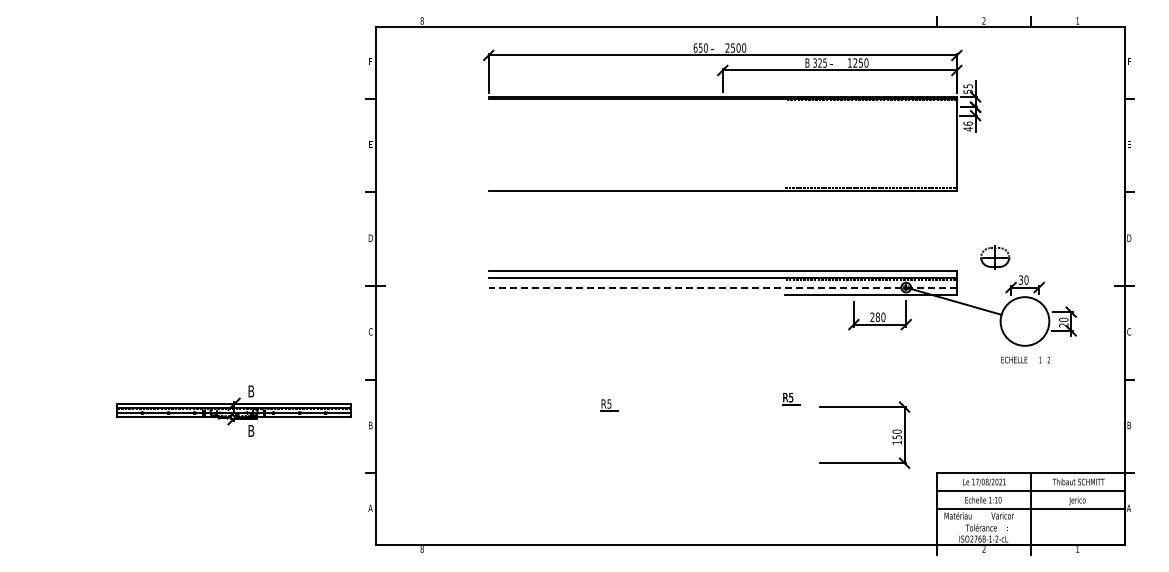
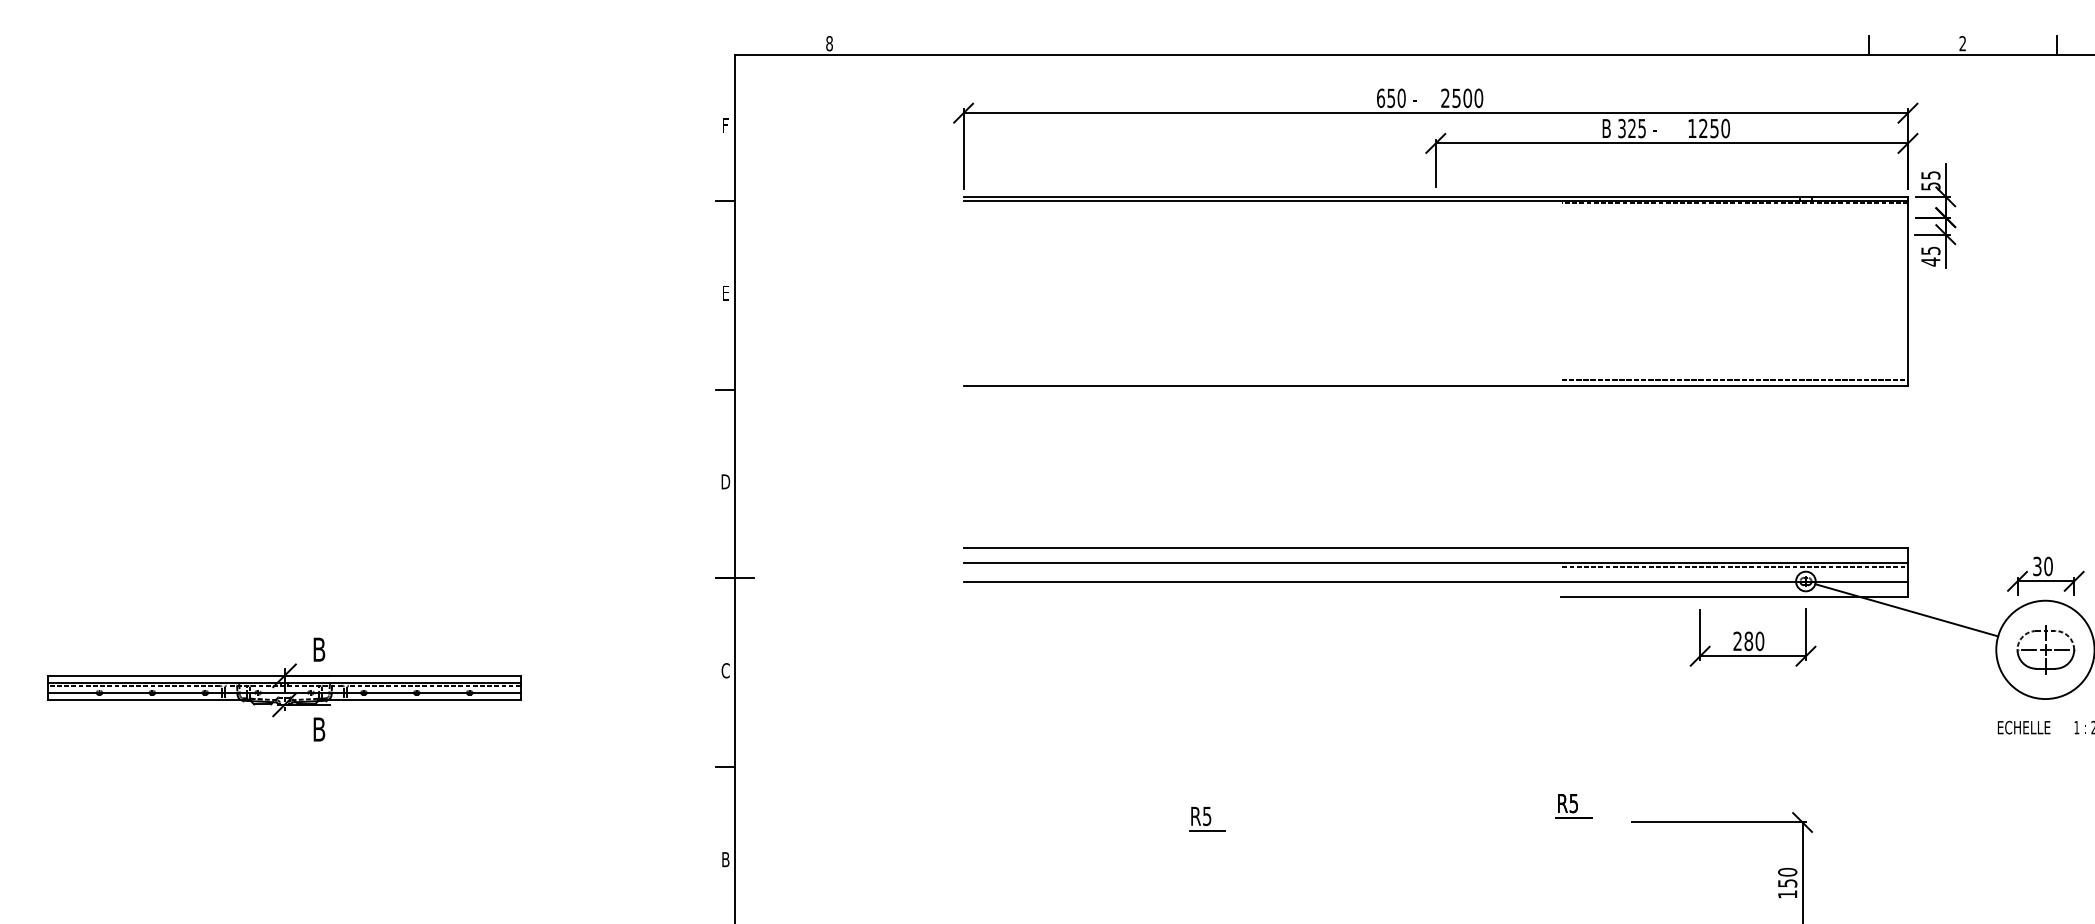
text: (967, 123) -> (1929, 250), 46 -> 45
part: (995, 257) -> (2046, 649), moved
line: (722, 287) -> (1435, 581), dashed -> solid
part: (233, 410) -> (283, 688), moved

